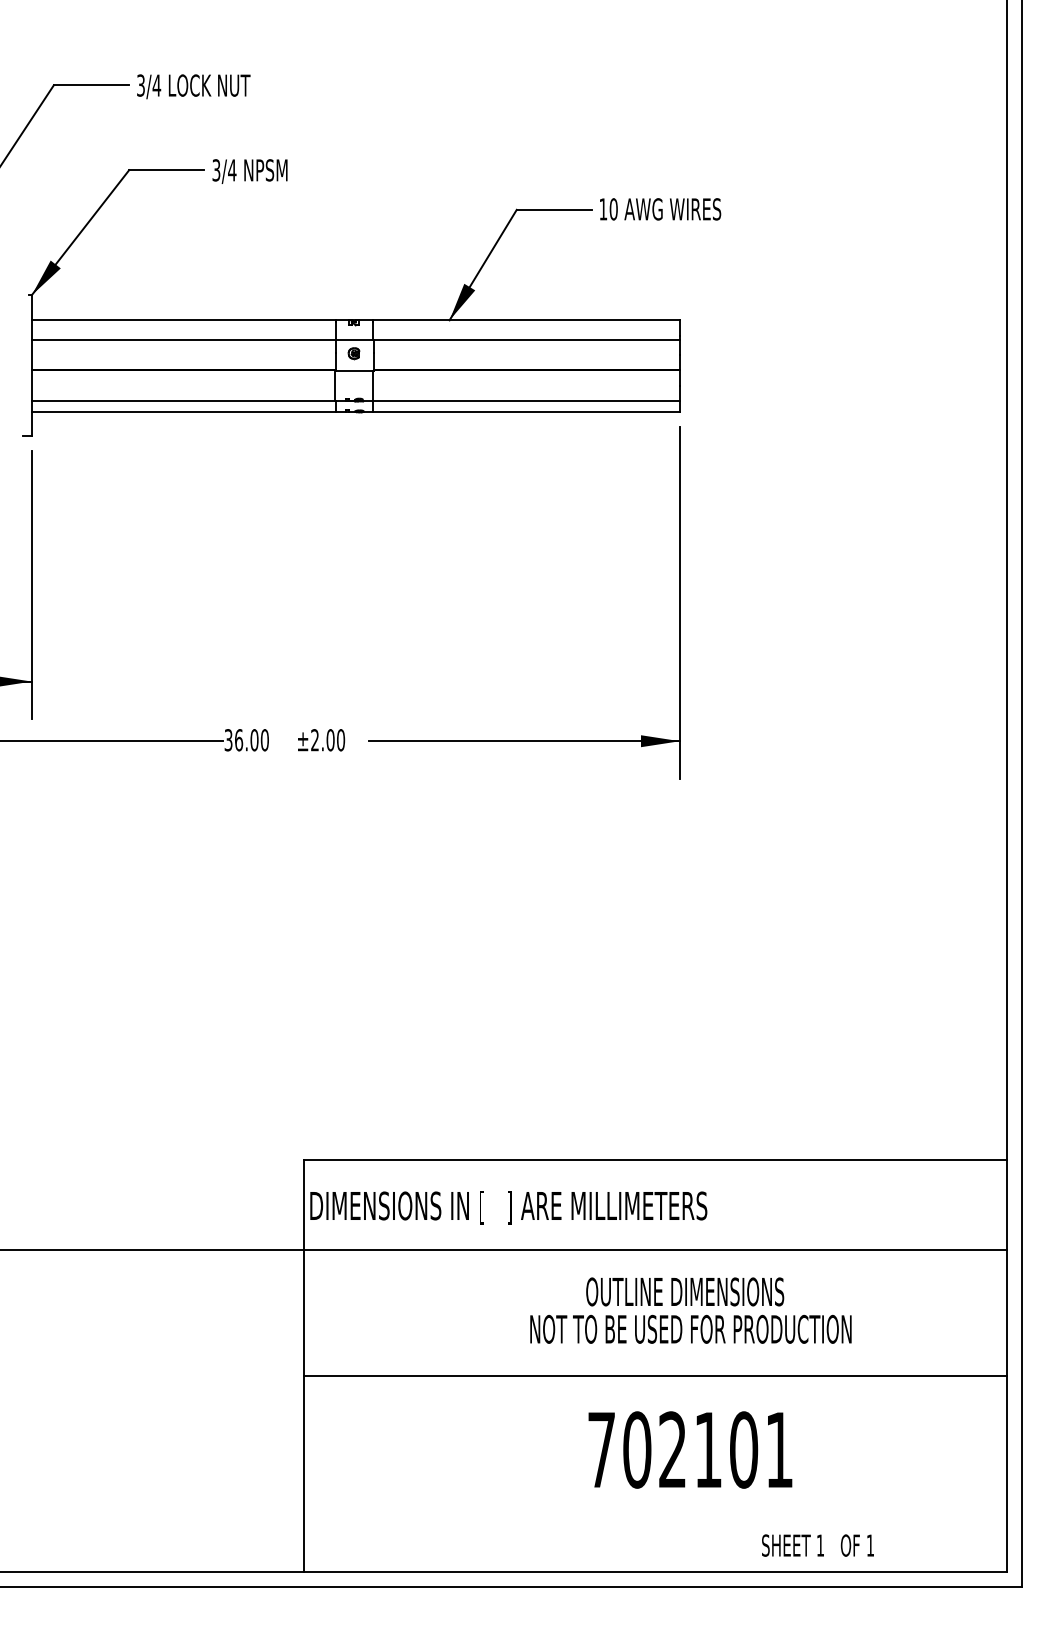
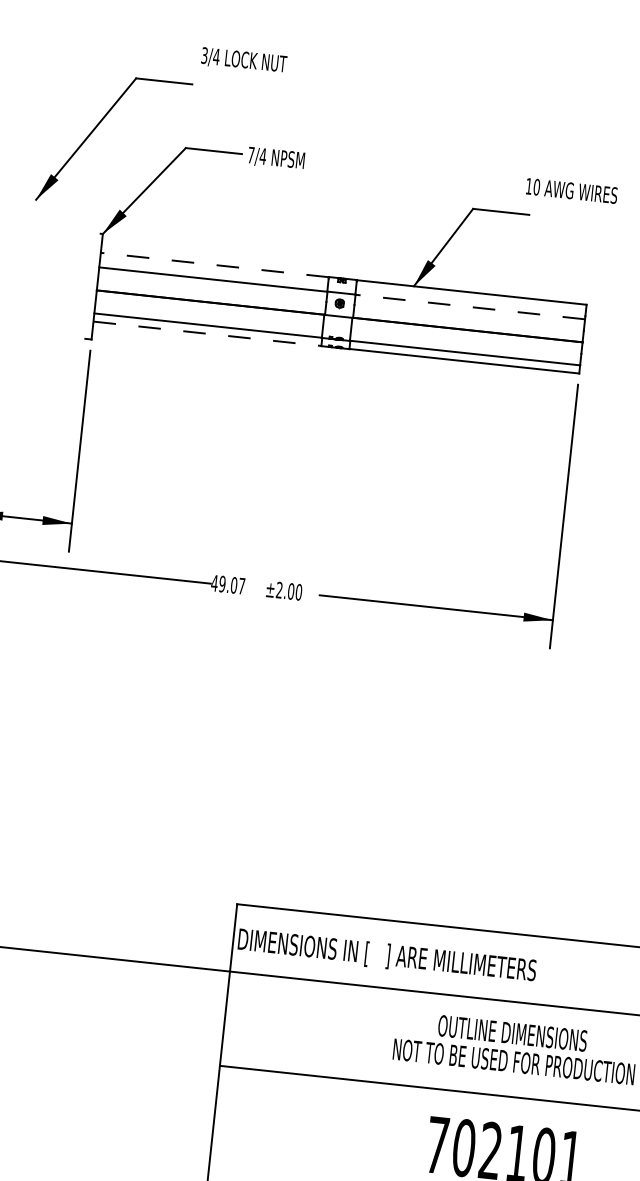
text: (193, 86) -> (243, 60), moved
text: (216, 170) -> (251, 155), 3/4 -> 7/4
text: (660, 209) -> (571, 191), moved
line: (183, 320) -> (214, 265), solid -> dashed
line: (526, 339) -> (470, 306), solid -> dashed
line: (184, 412) -> (207, 334), solid -> dashed
text: (246, 740) -> (228, 584), 36.00 -> 49.07

